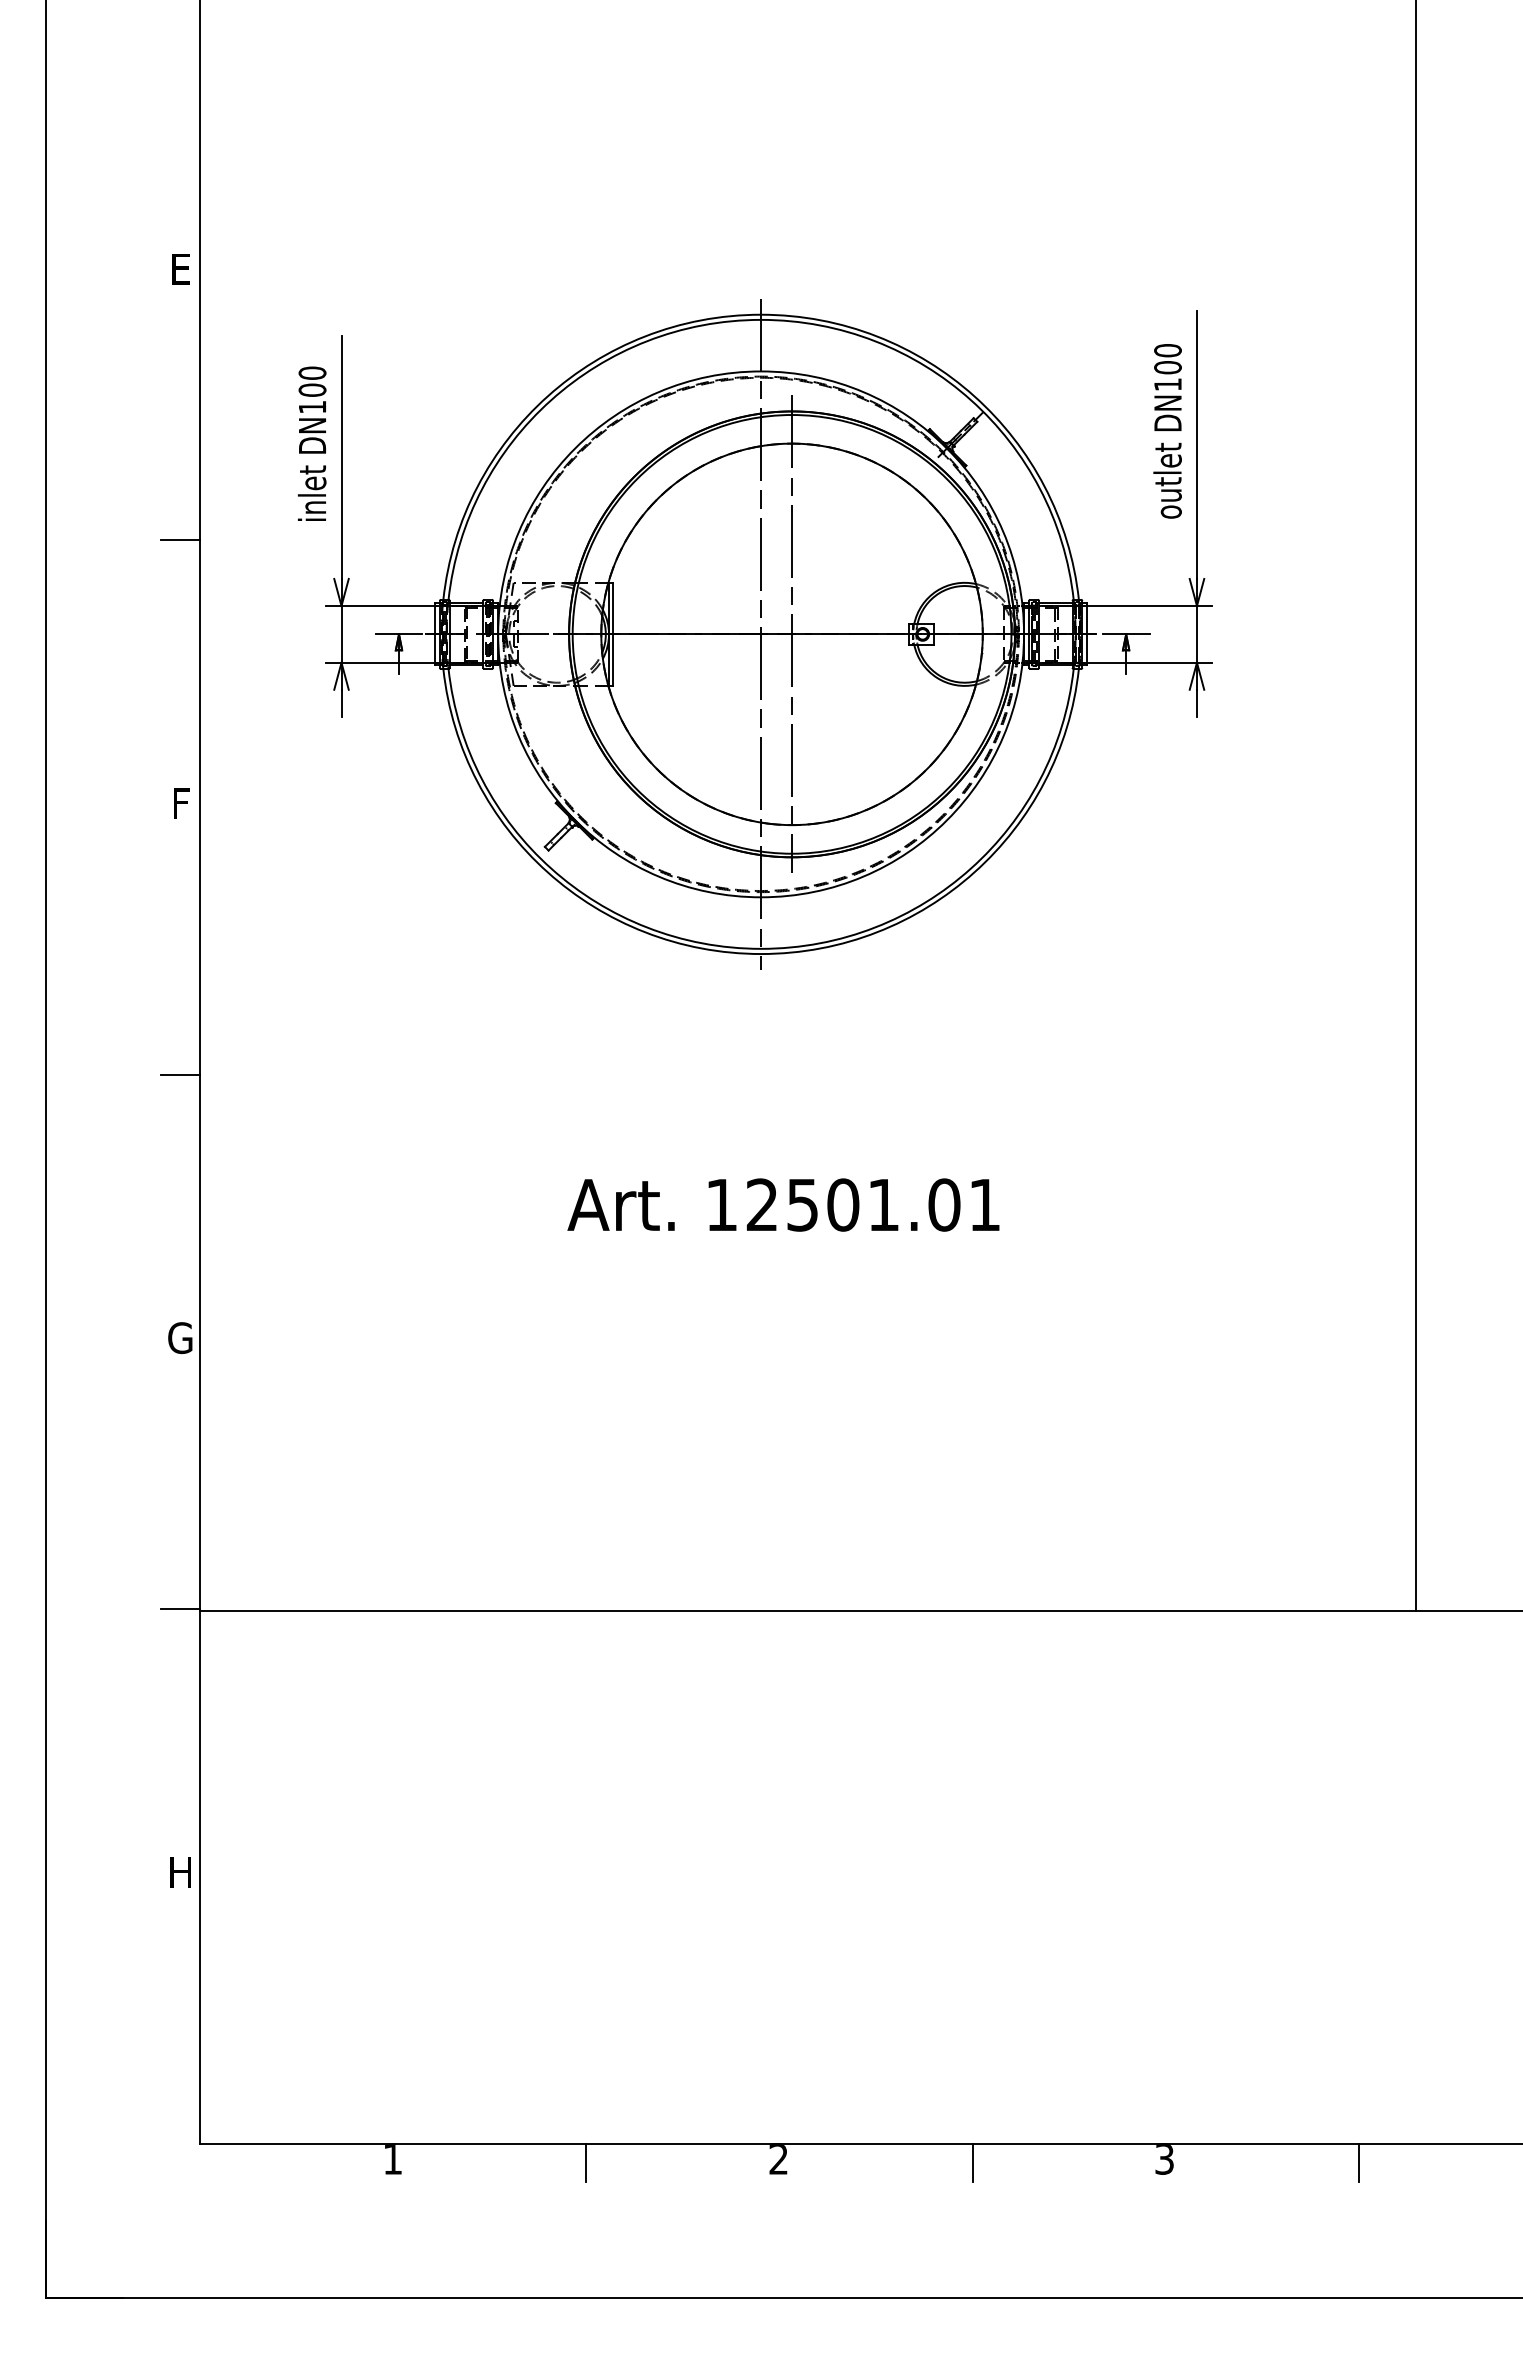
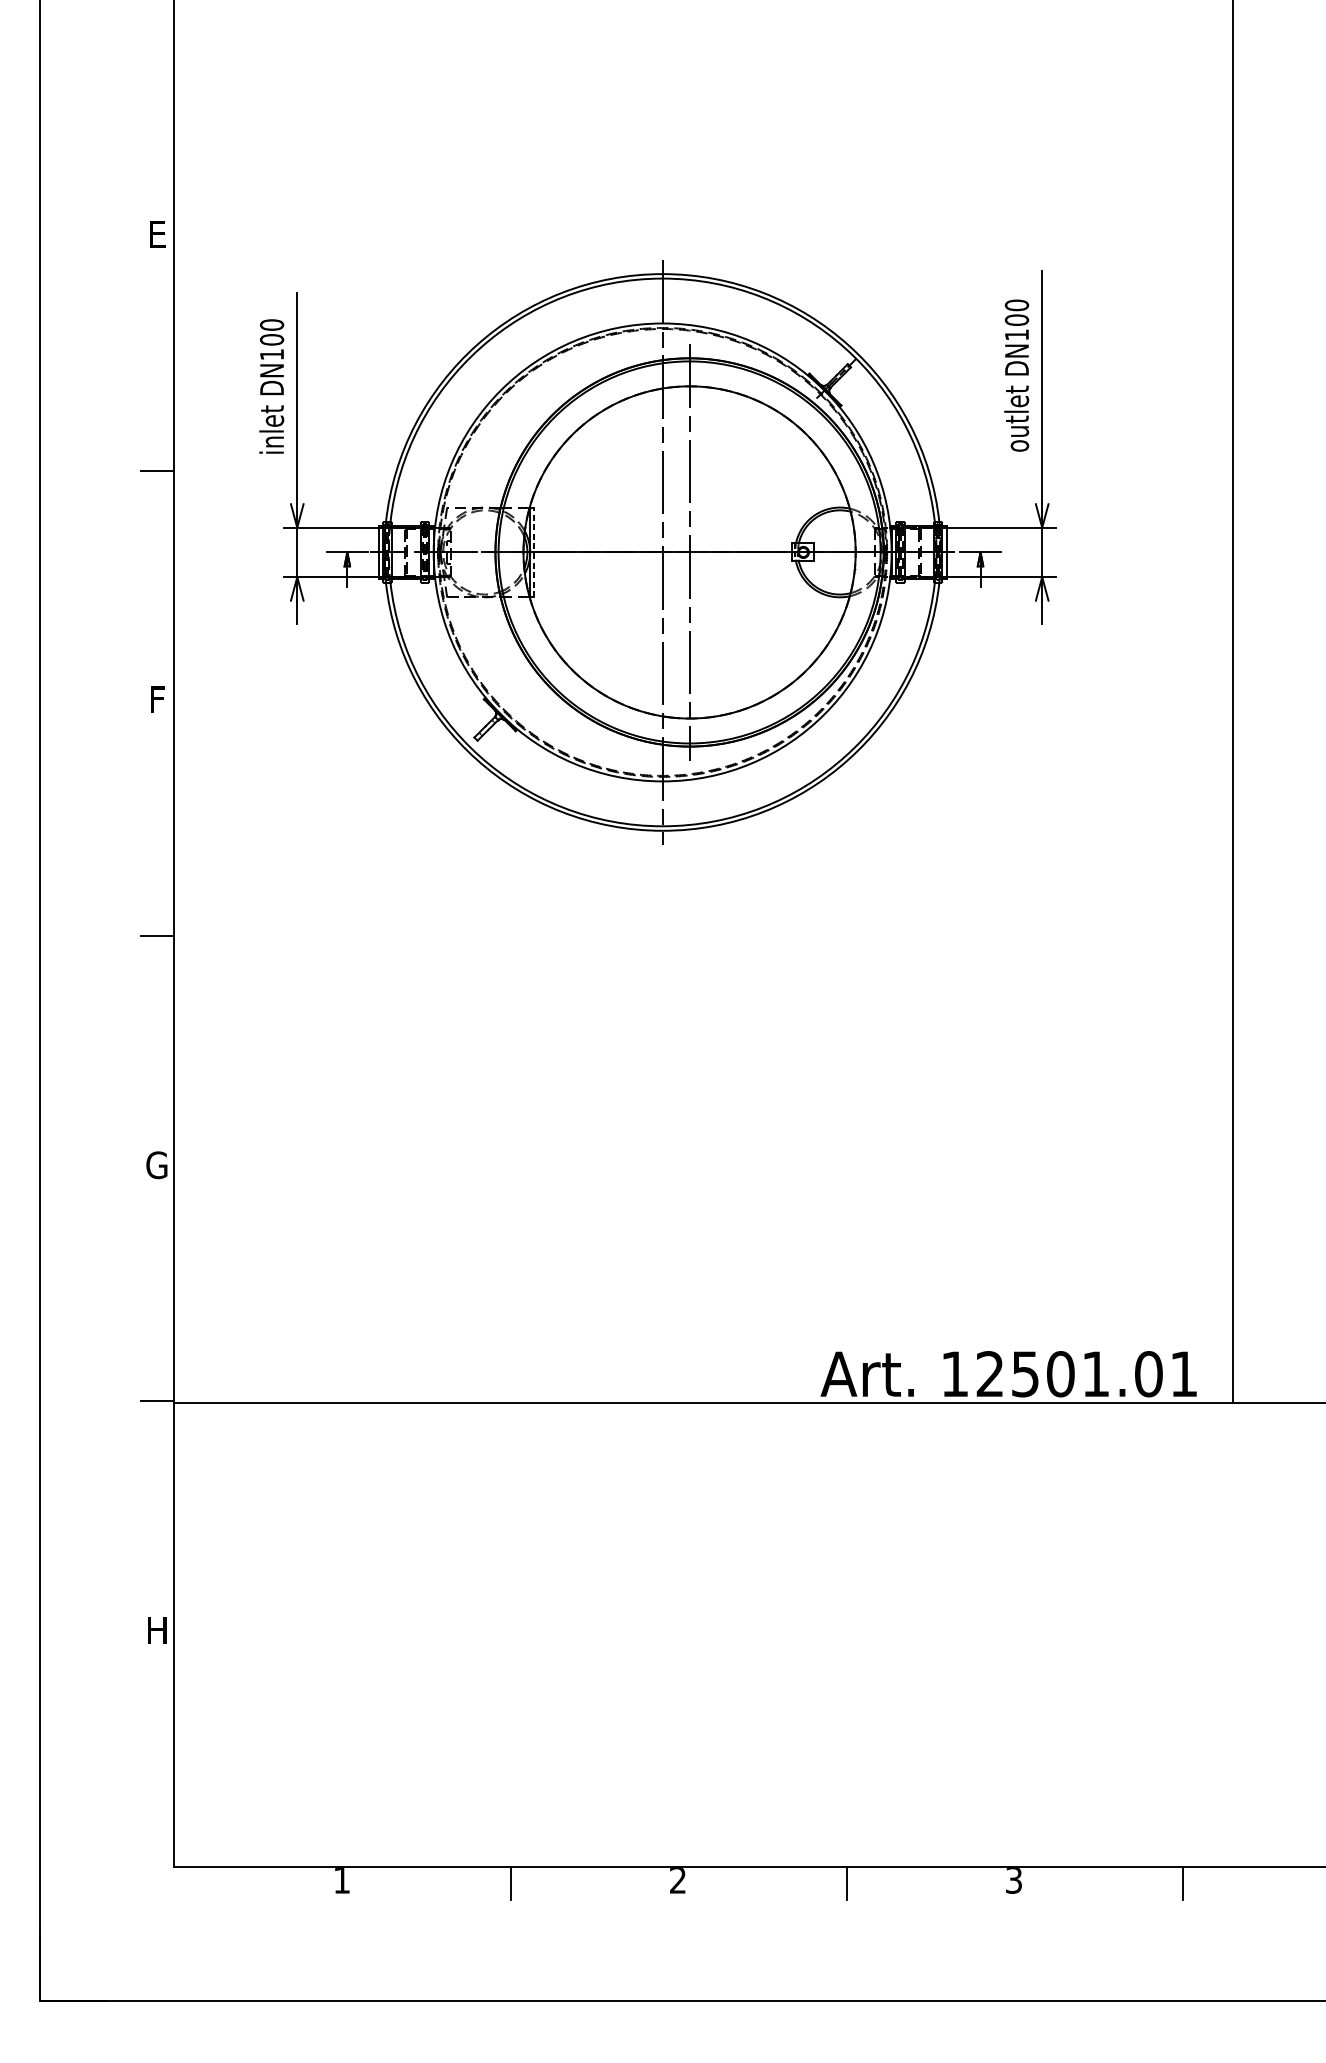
line: (613, 634) -> (534, 552), solid -> dashed
text: (783, 1204) -> (1008, 1373), moved

